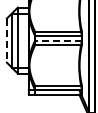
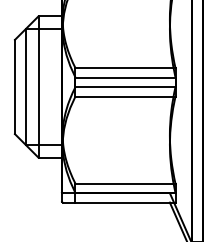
line: (58, 40) -> (125, 86), dashed -> solid
line: (6, 41) -> (14, 88), dashed -> solid

